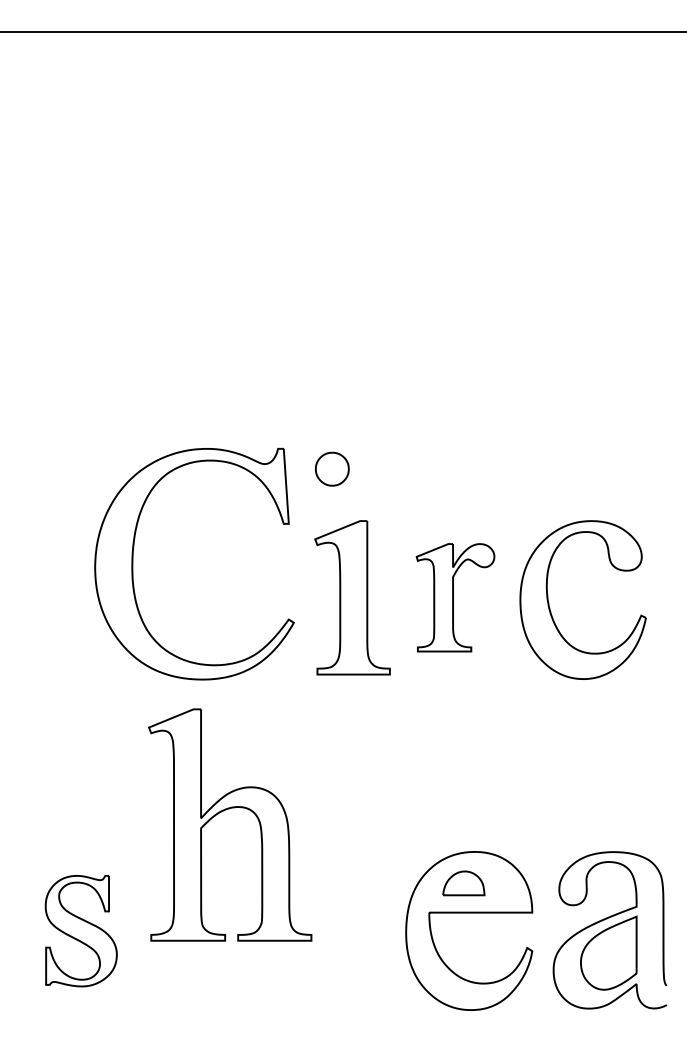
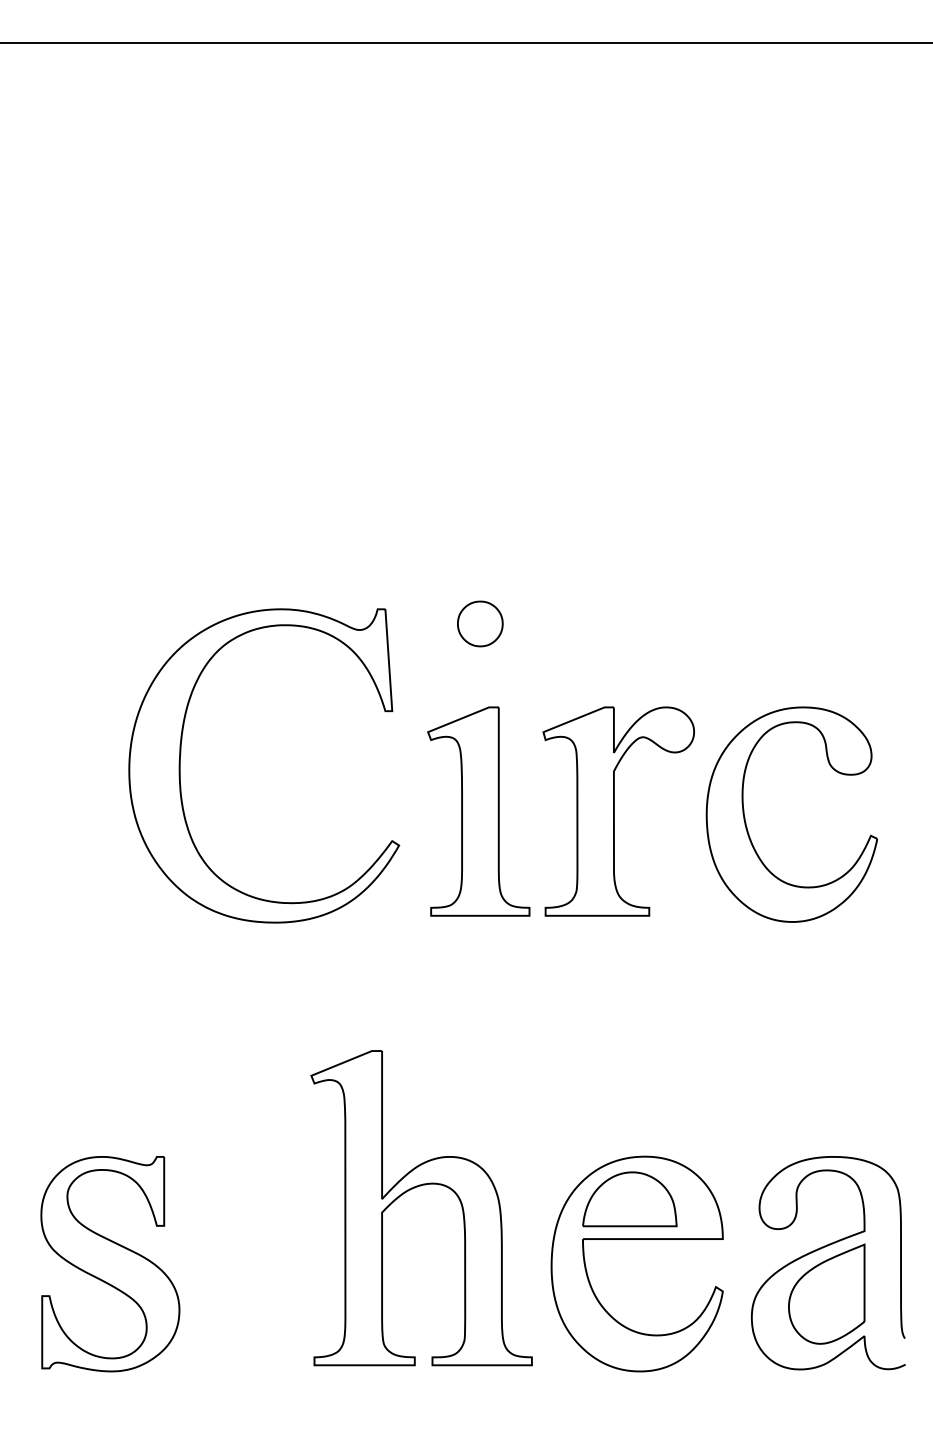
part: (332, 468) -> (480, 623), moved
part: (455, 597) -> (618, 811), size x1.43
part: (223, 811) -> (412, 1189), moved
part: (463, 883) -> (629, 1199), size x1.67
part: (81, 931) -> (110, 1264), size x1.43

